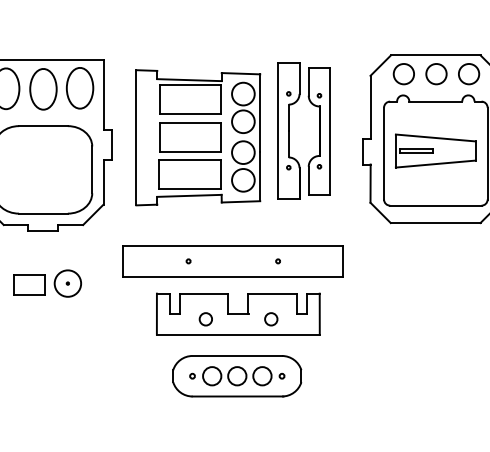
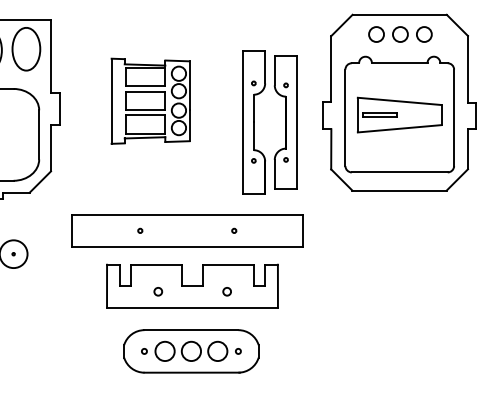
part: (436, 74) -> (400, 34), size x0.7
part: (289, 130) -> (254, 121), moved
part: (198, 137) -> (150, 100), size x0.6
circle: (205, 319) -> (158, 291), size x0.6
circle: (271, 319) -> (227, 291), size x0.6

